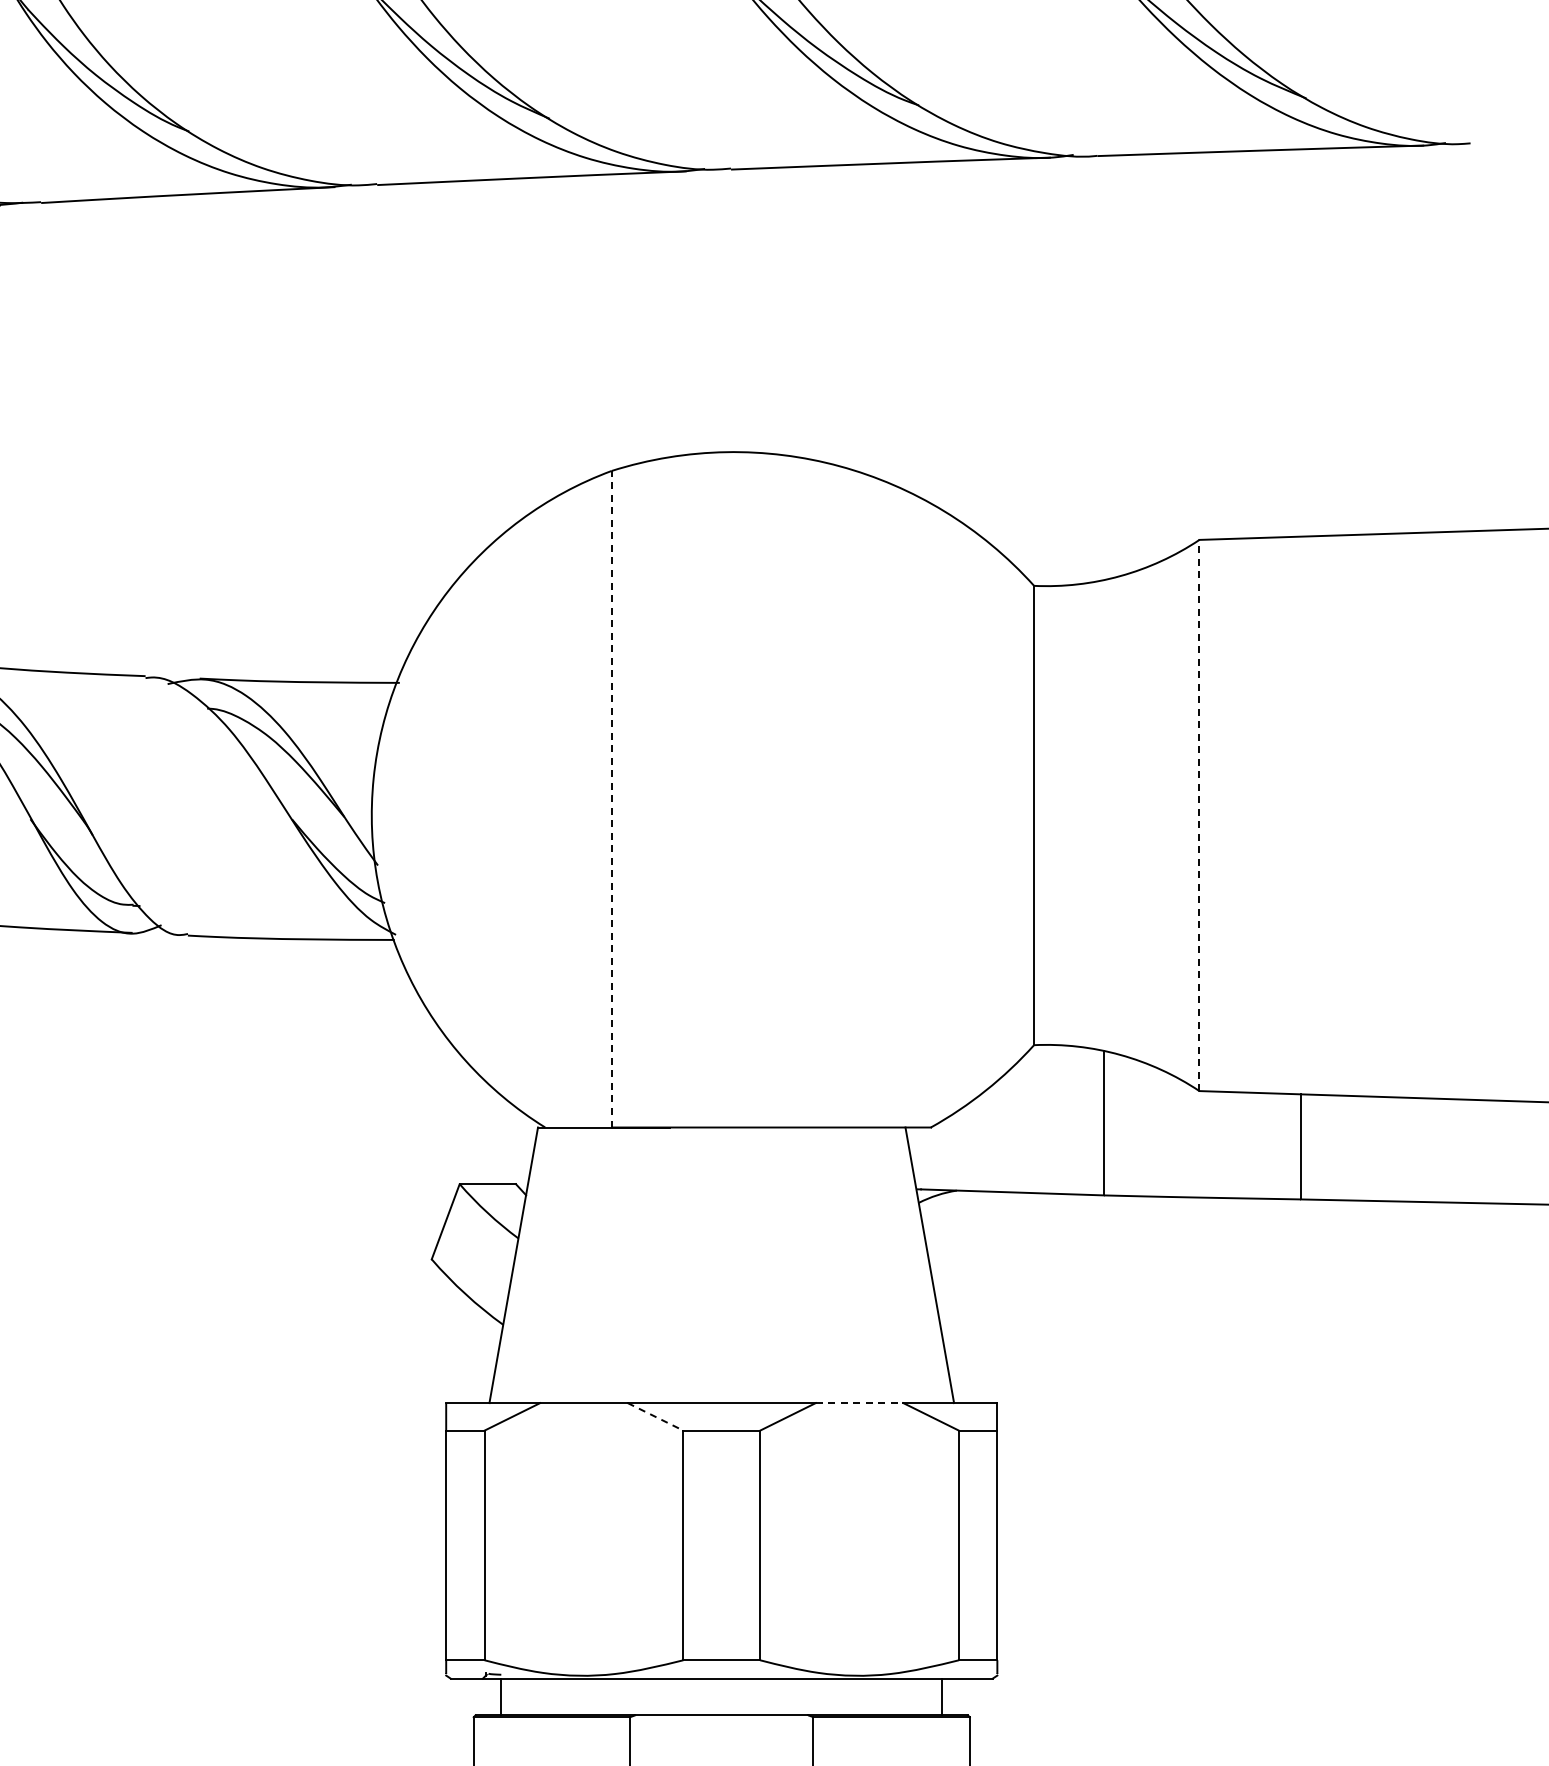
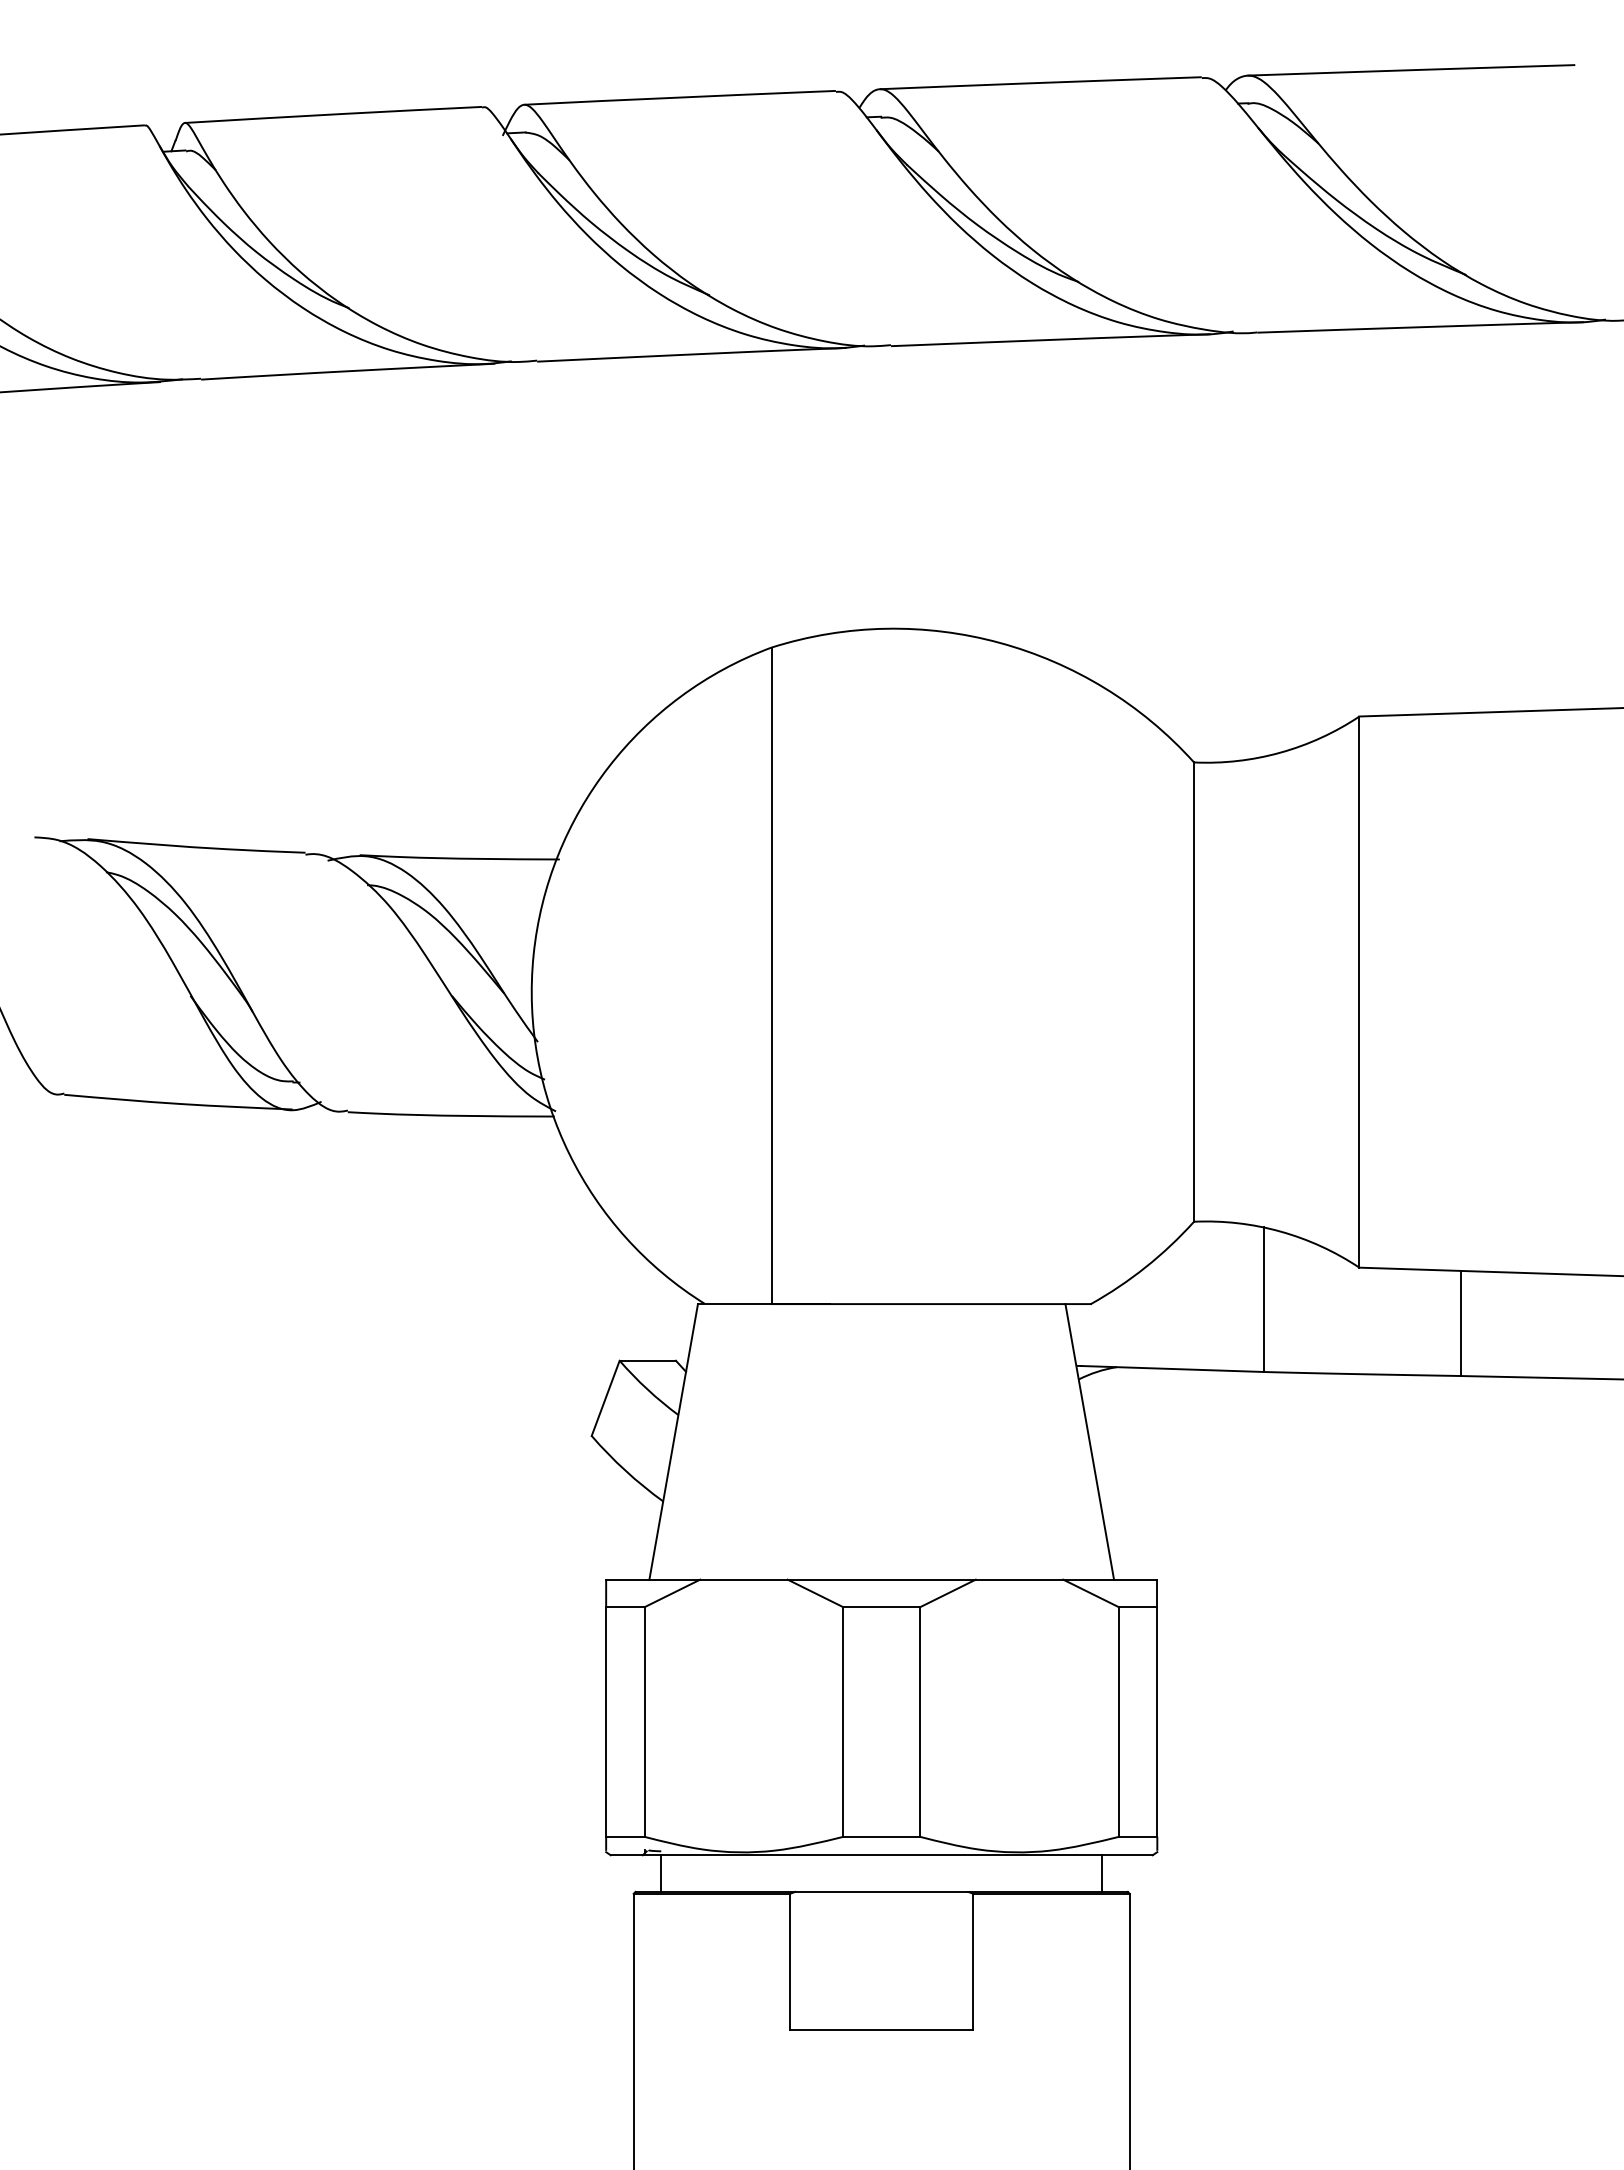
line: (611, 798) -> (771, 975), dashed -> solid
line: (1199, 815) -> (1359, 992), dashed -> solid
line: (859, 1402) -> (1019, 1579), dashed -> solid
line: (655, 1416) -> (815, 1593), dashed -> solid

